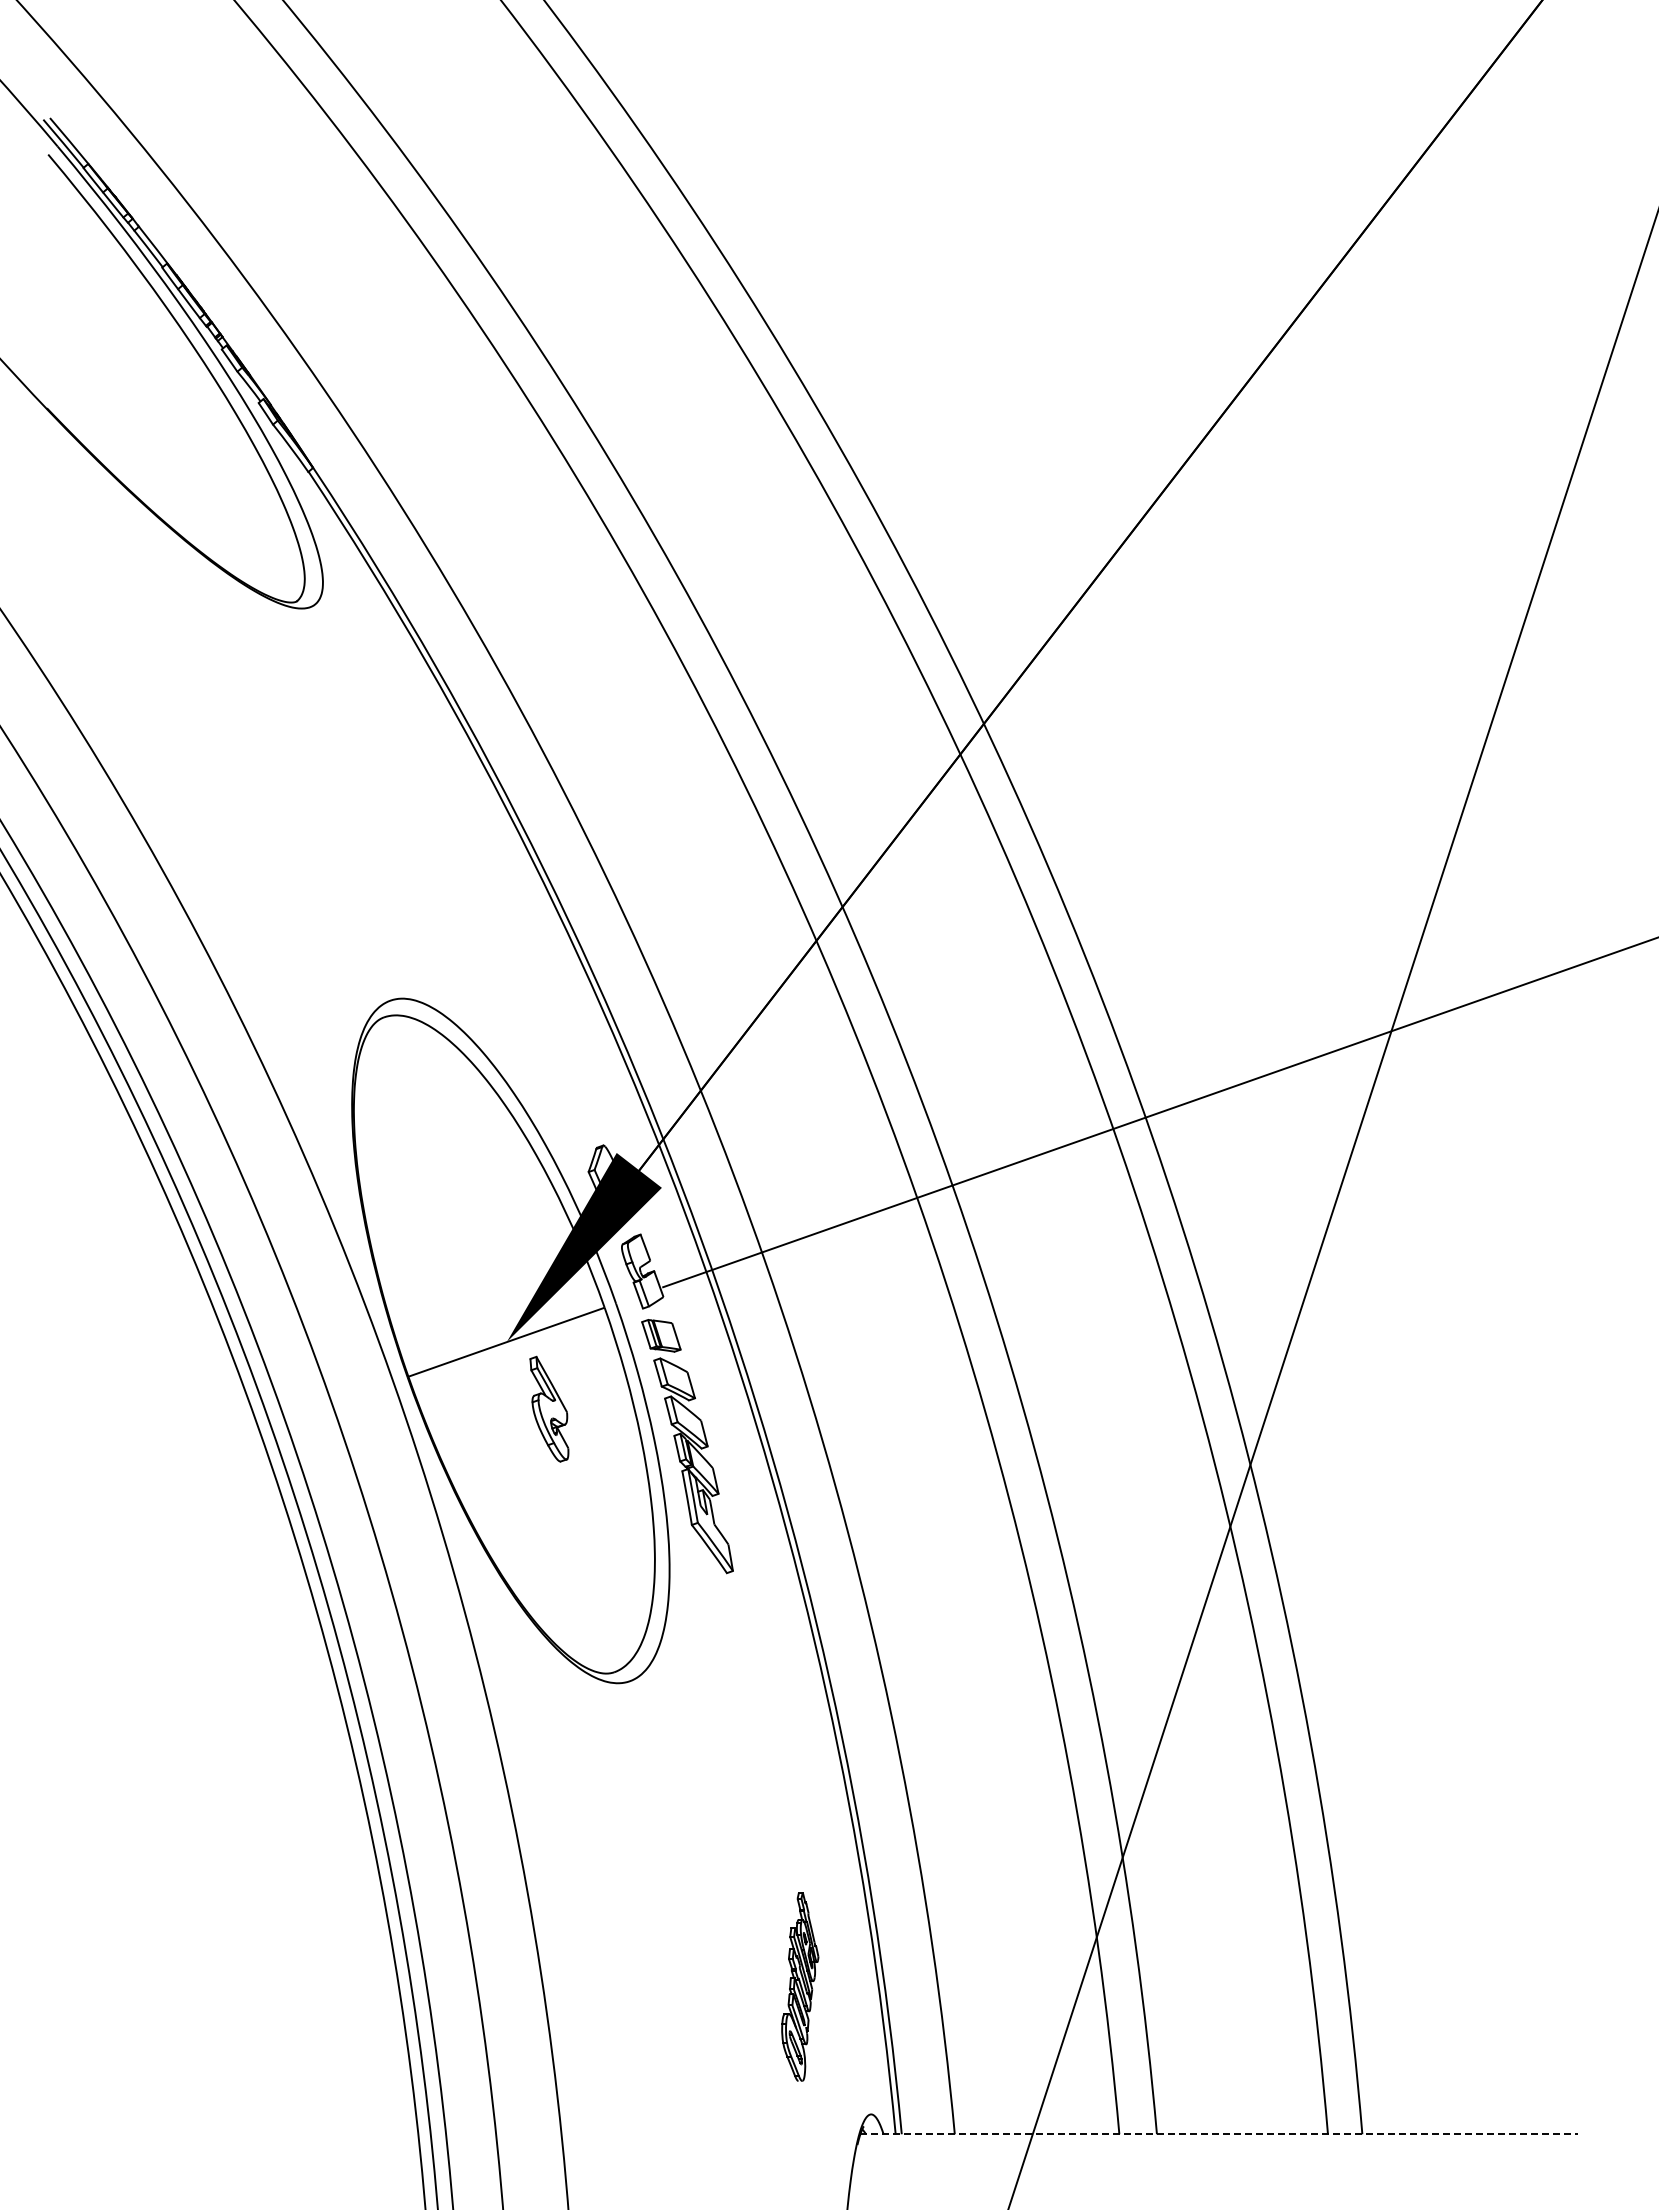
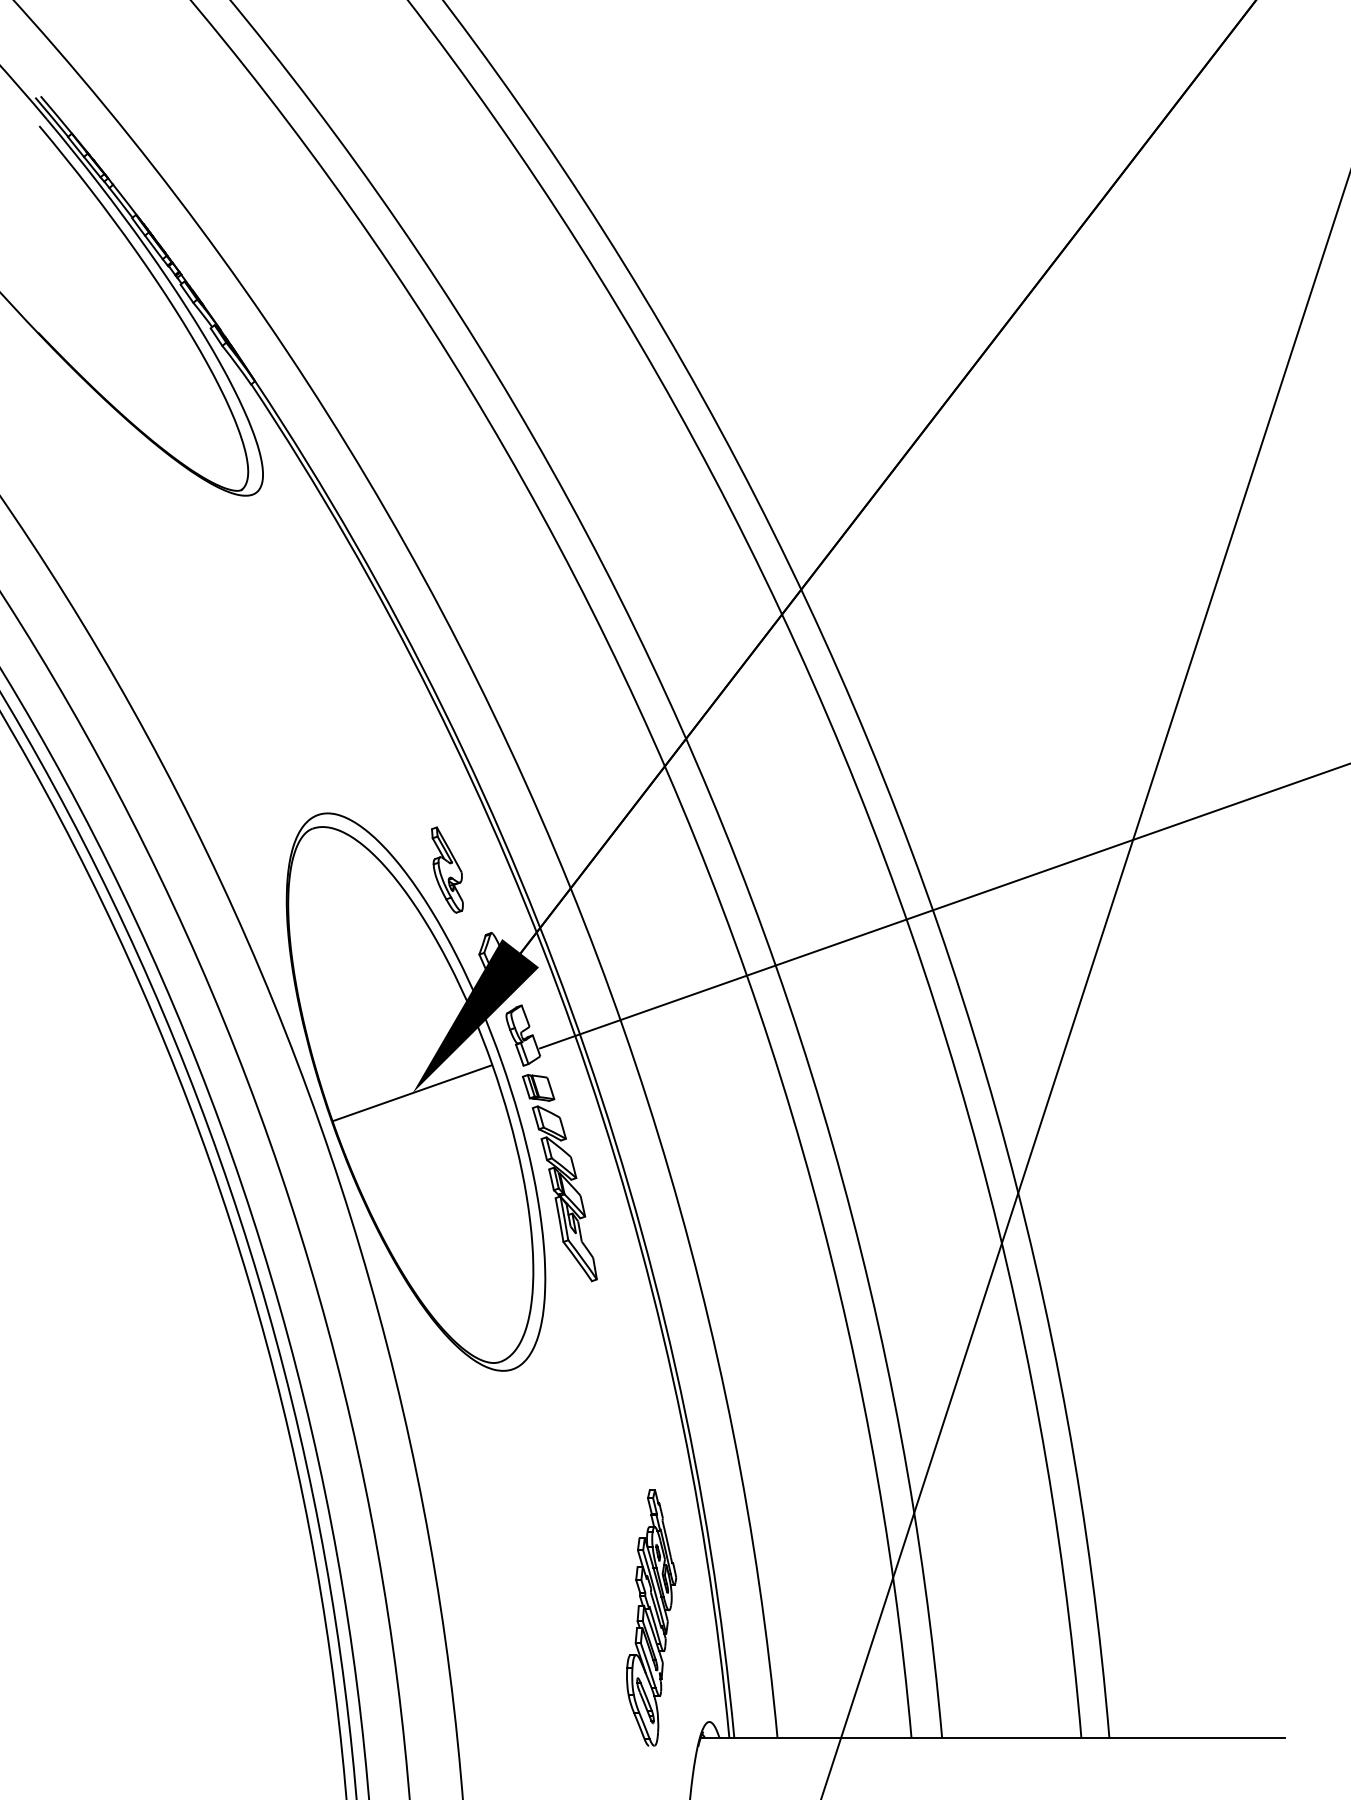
part: (549, 1408) -> (447, 869), moved
part: (800, 1986) -> (651, 1617), size x1.67
line: (1219, 2134) -> (993, 1738), dashed -> solid

